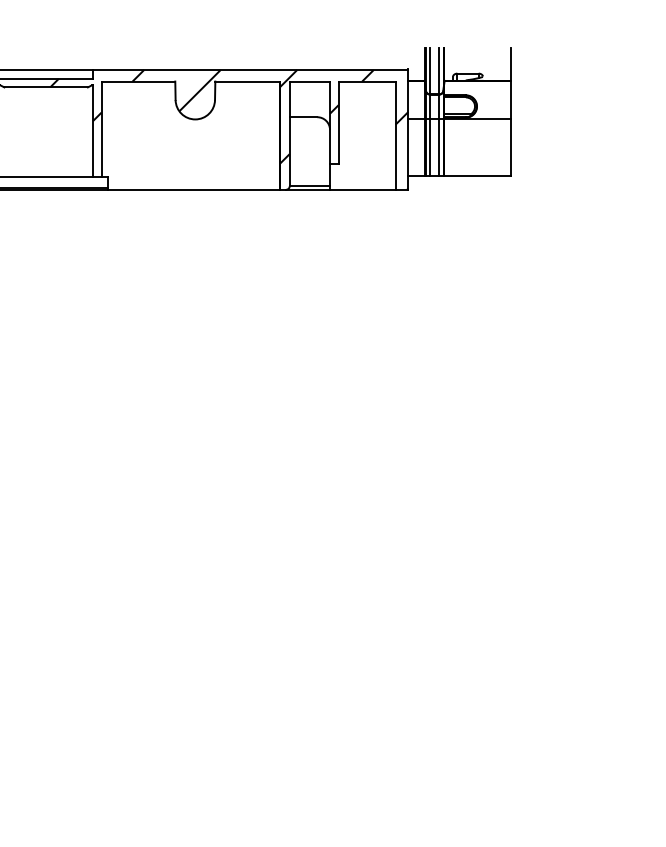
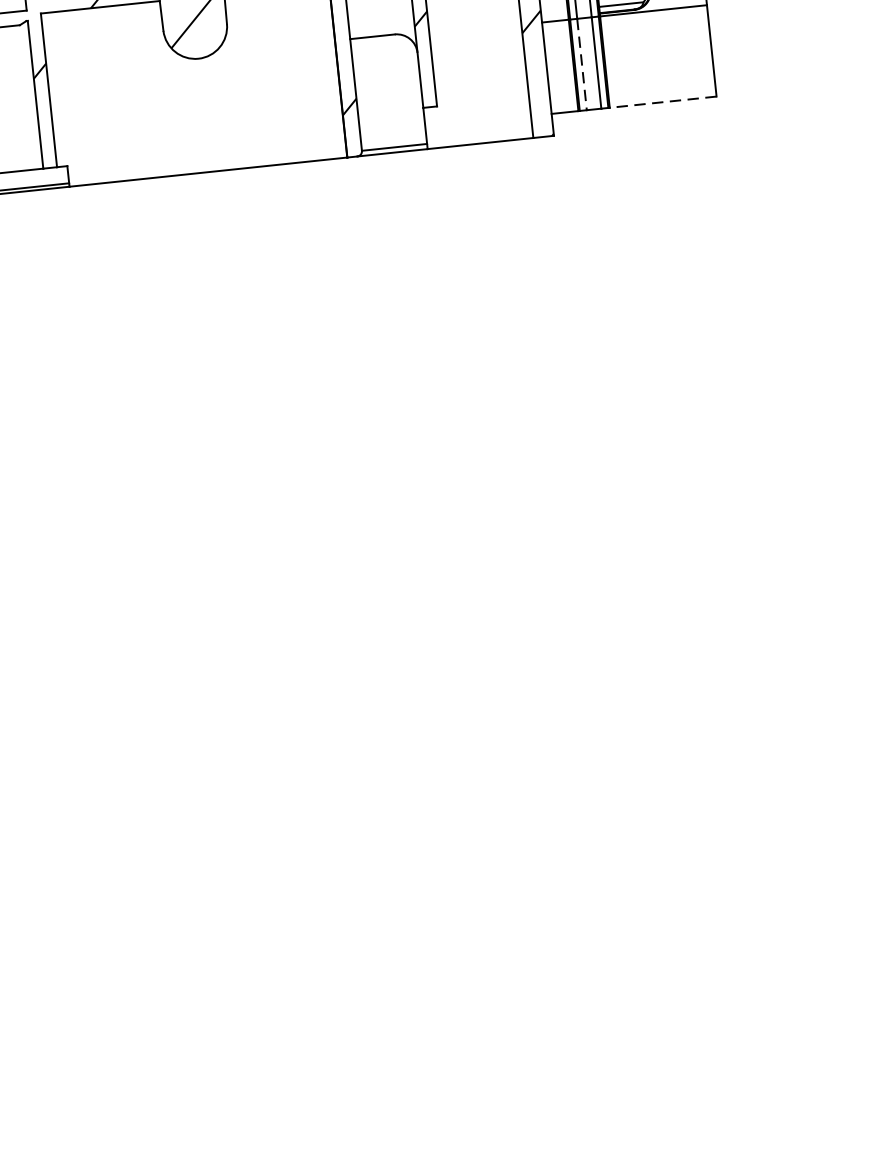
line: (430, 148) -> (582, 65), solid -> dashed
line: (477, 176) -> (663, 102), solid -> dashed

